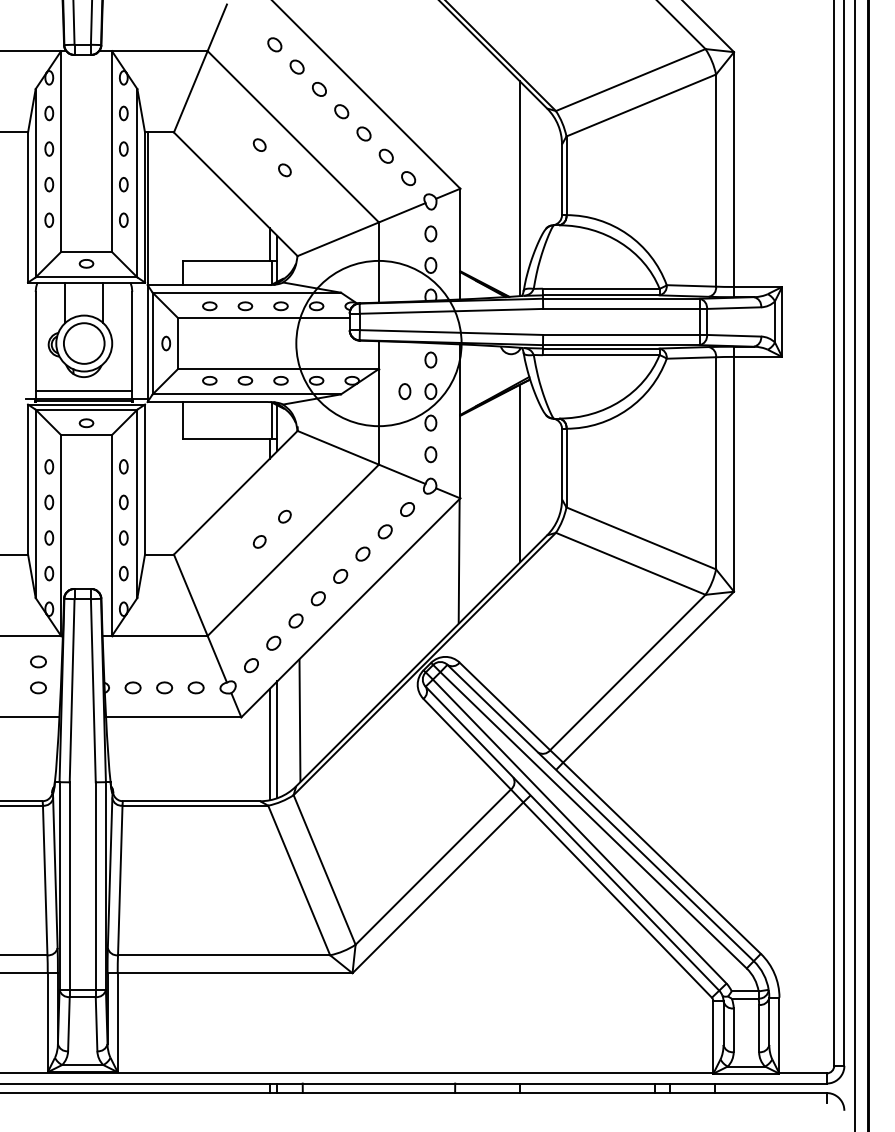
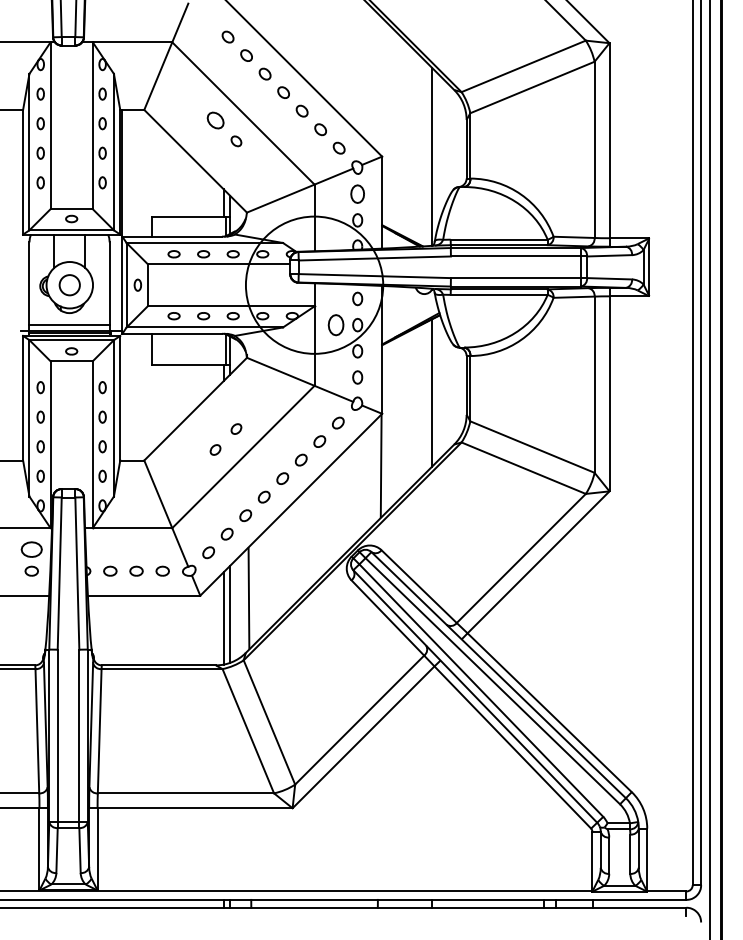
part: (259, 144) -> (215, 119), size x1.6
part: (430, 233) -> (357, 193), size x1.4
circle: (83, 343) -> (69, 285), size x0.6
part: (404, 391) -> (335, 325), size x1.6
part: (38, 661) -> (31, 549), size x1.6

